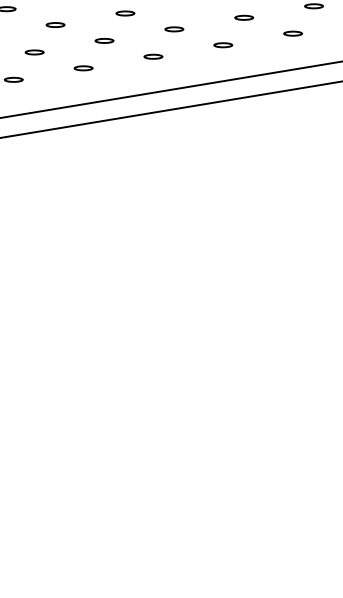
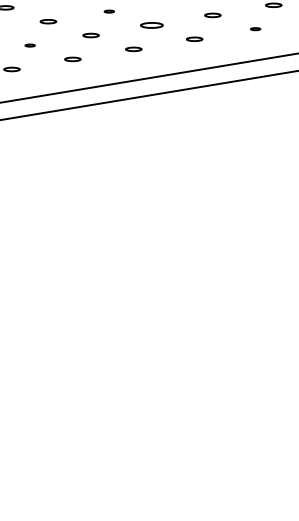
part: (125, 13) -> (109, 11), size x0.6
part: (174, 29) -> (152, 25), size x1.4
part: (293, 33) -> (255, 29), size x0.6
part: (34, 52) -> (30, 45), size x0.6

